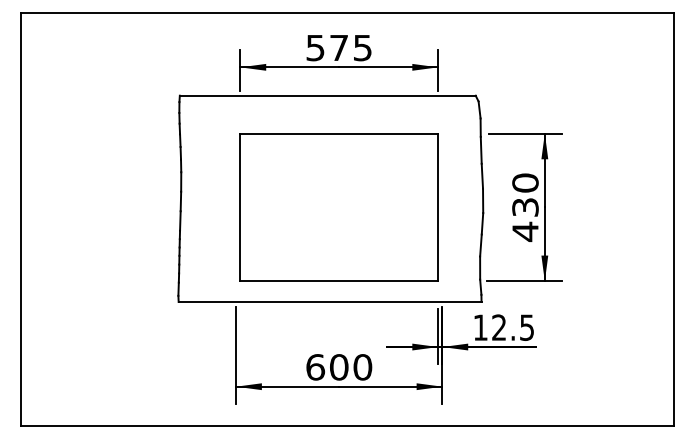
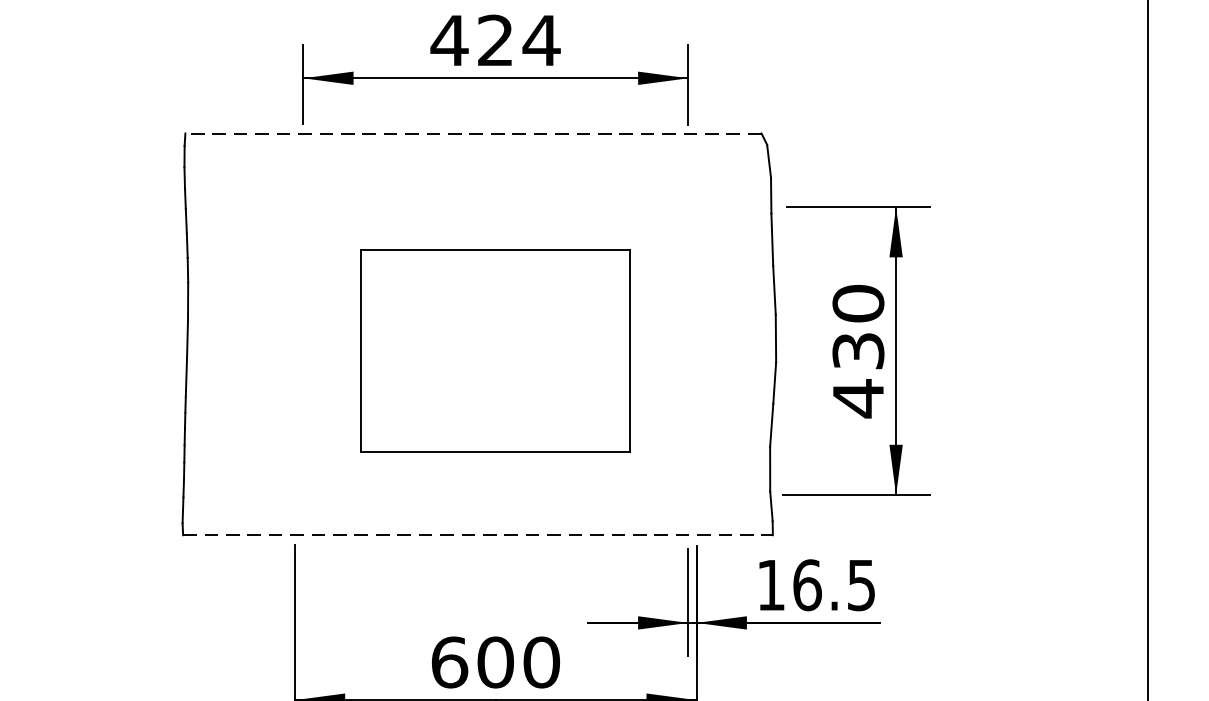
text: (338, 47) -> (494, 39), 575 -> 424
line: (327, 95) -> (472, 133), solid -> dashed
part: (338, 207) -> (494, 351), size x0.7
line: (330, 302) -> (478, 536), solid -> dashed
text: (499, 327) -> (807, 584), 12.5 -> 16.5

